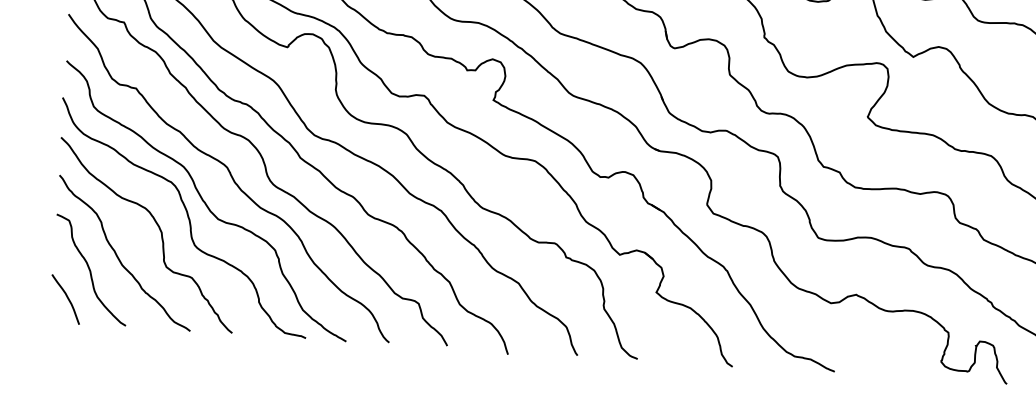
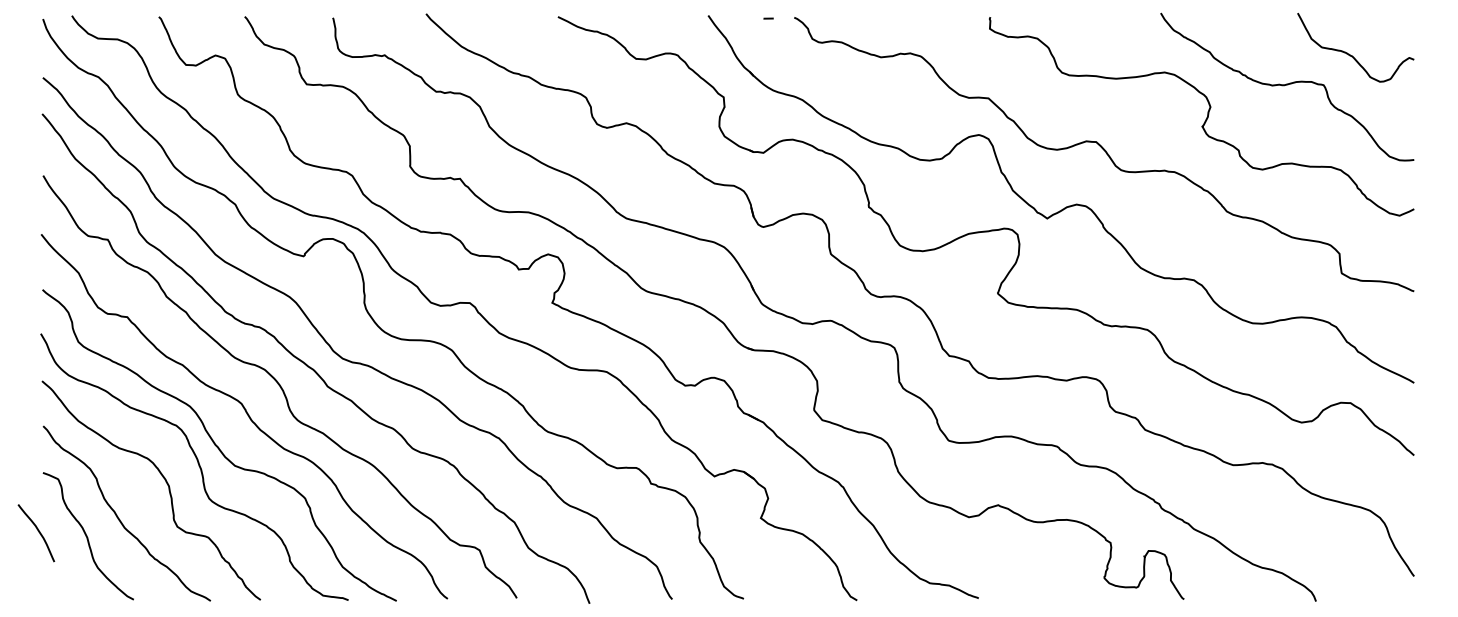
curve: (67, 299) -> (38, 532), moved

